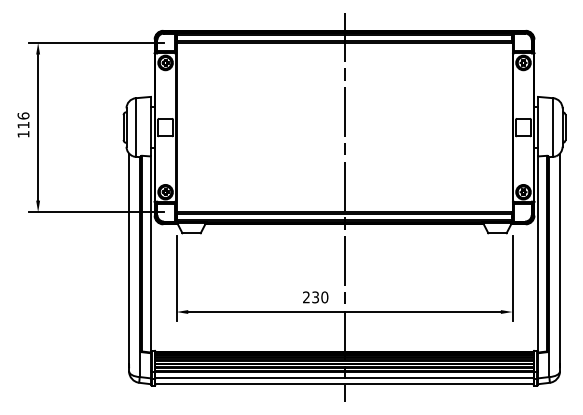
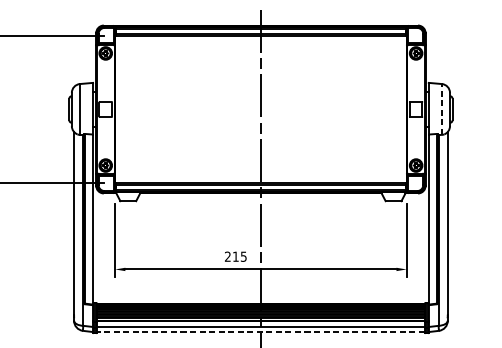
line: (553, 127) -> (442, 109), solid -> dashed
text: (320, 297) -> (240, 256), 230 -> 215
line: (344, 384) -> (260, 332), solid -> dashed

